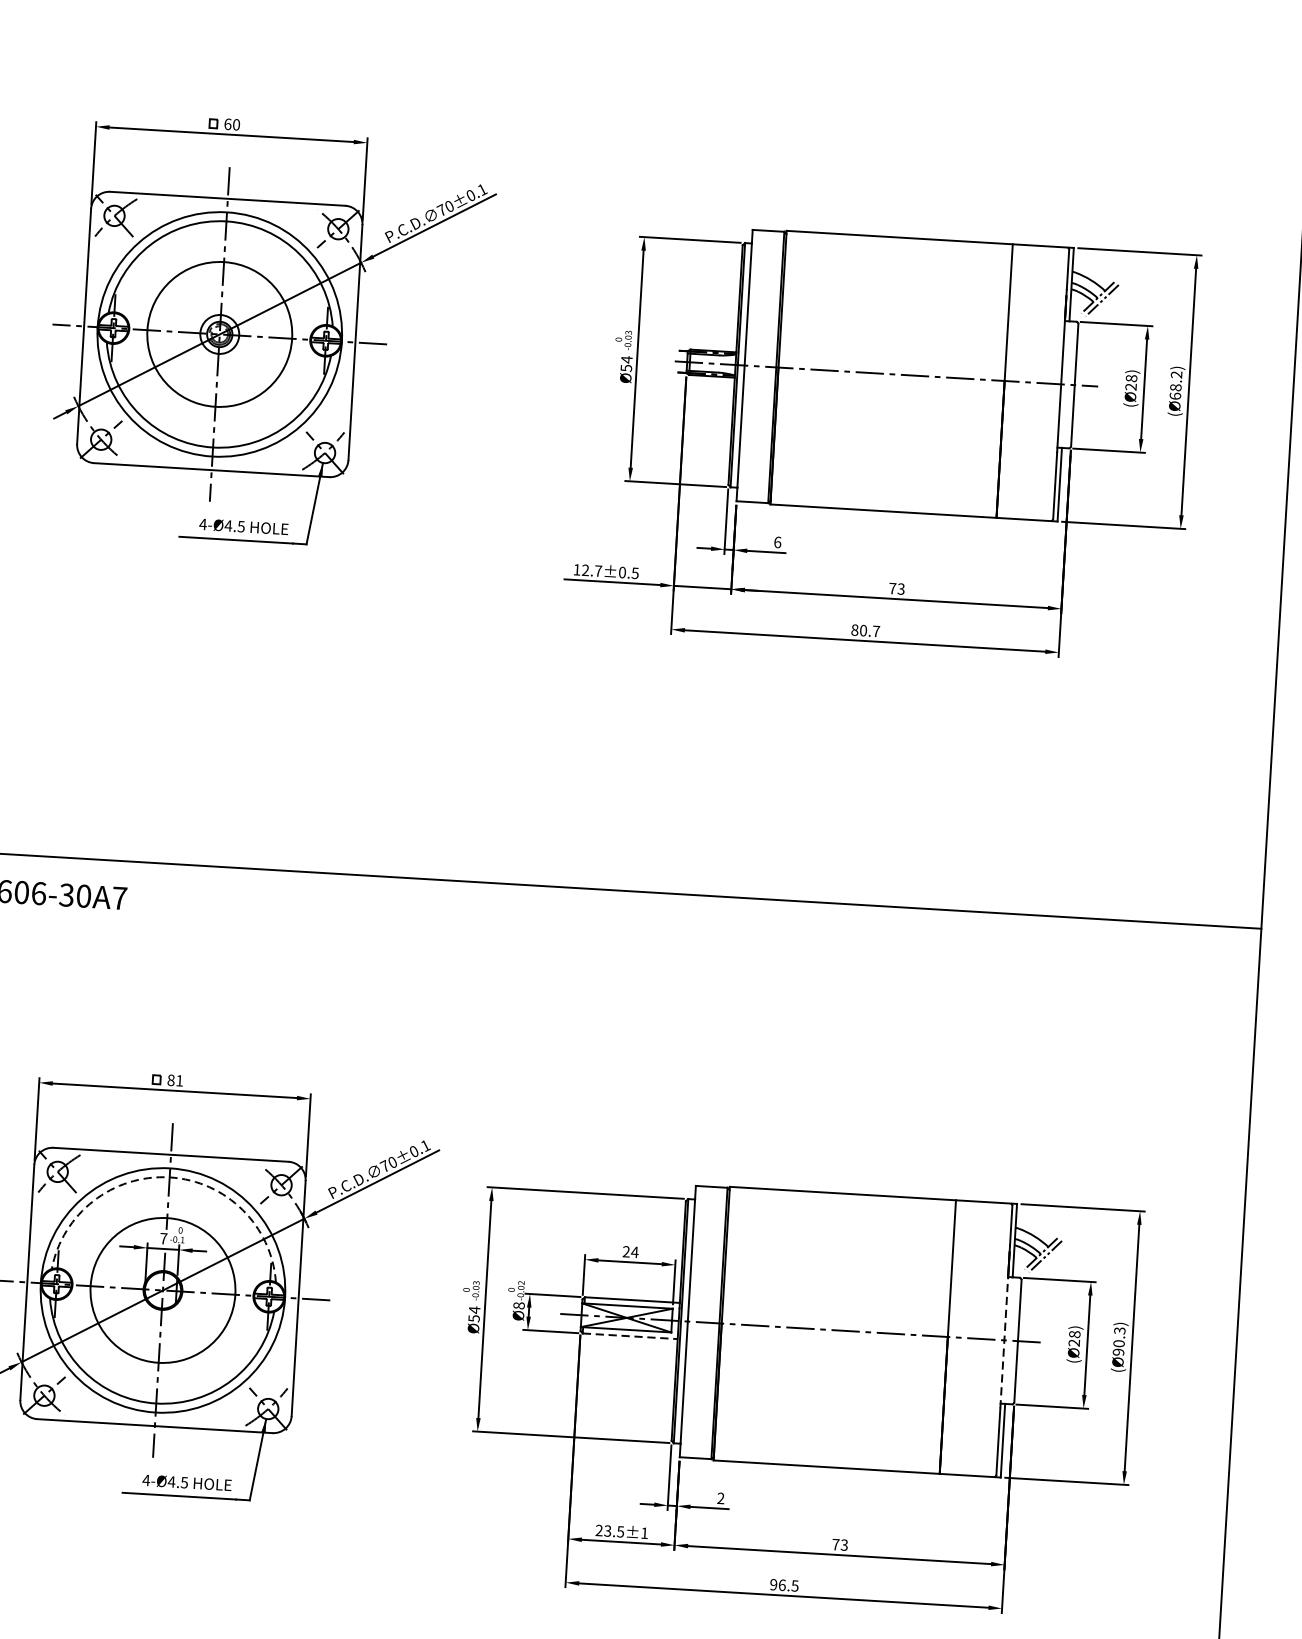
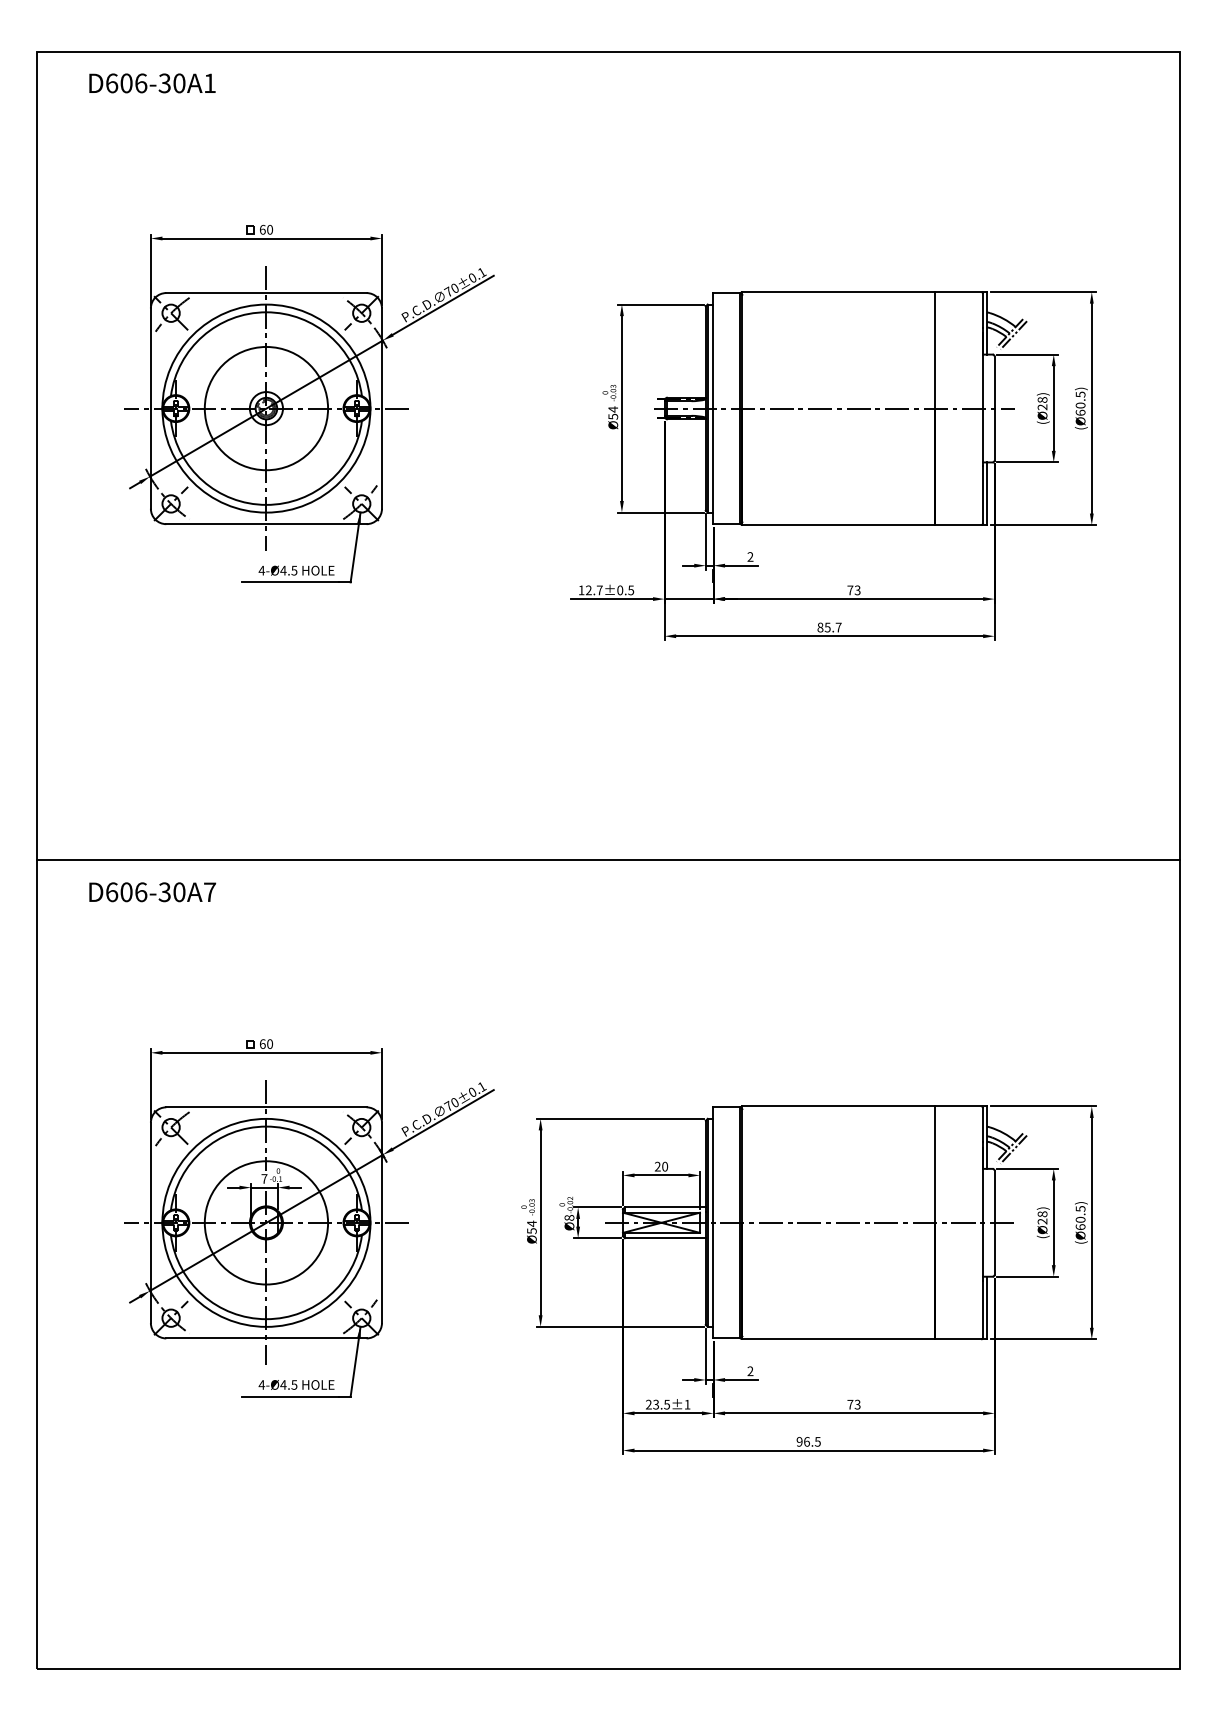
text: (1176, 380) -> (1080, 399), (Ø68.2) -> (Ø60.5)
text: (777, 541) -> (750, 556), 6 -> 2
text: (863, 630) -> (827, 627), 80.7 -> 85.7
text: (175, 1079) -> (266, 1043), 81 -> 60
arc: (169, 1177) -> (266, 1126), dashed -> solid
text: (634, 1252) -> (664, 1166), 24 -> 20
line: (630, 1336) -> (665, 1238), dashed -> solid
line: (1004, 1342) -> (983, 1224), dashed -> solid
text: (1119, 1342) -> (1080, 1218), (Ø90.3) -> (Ø60.5)

